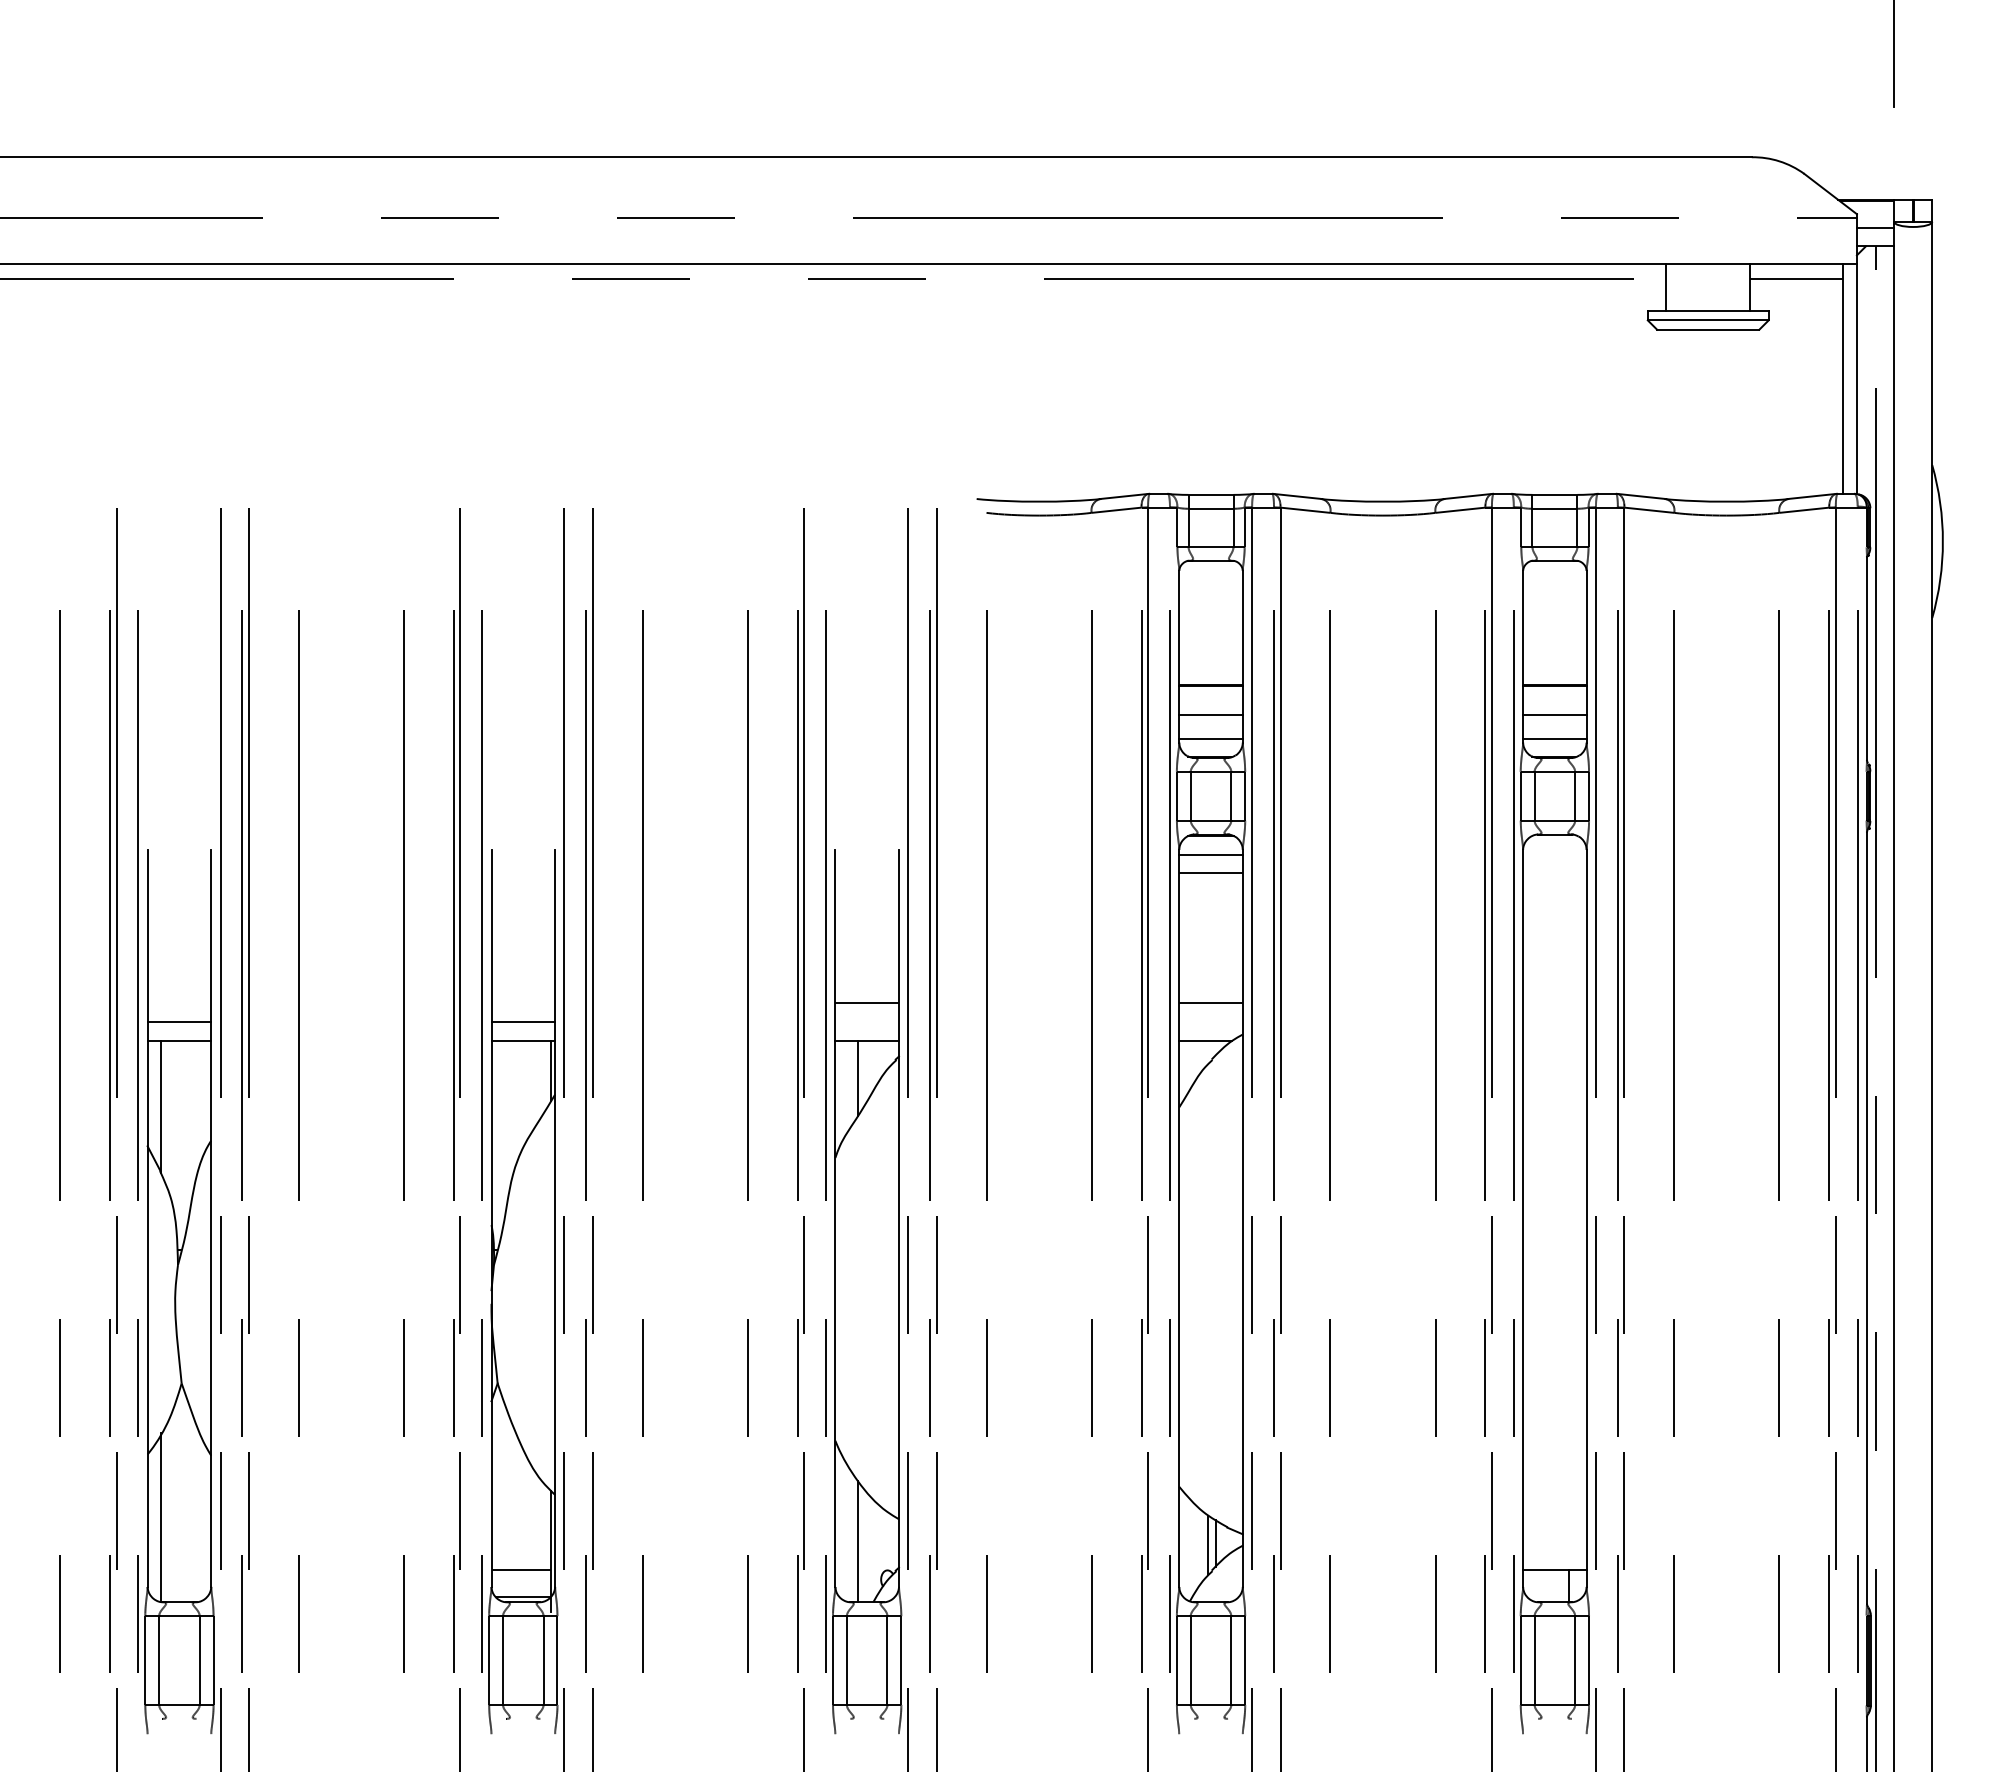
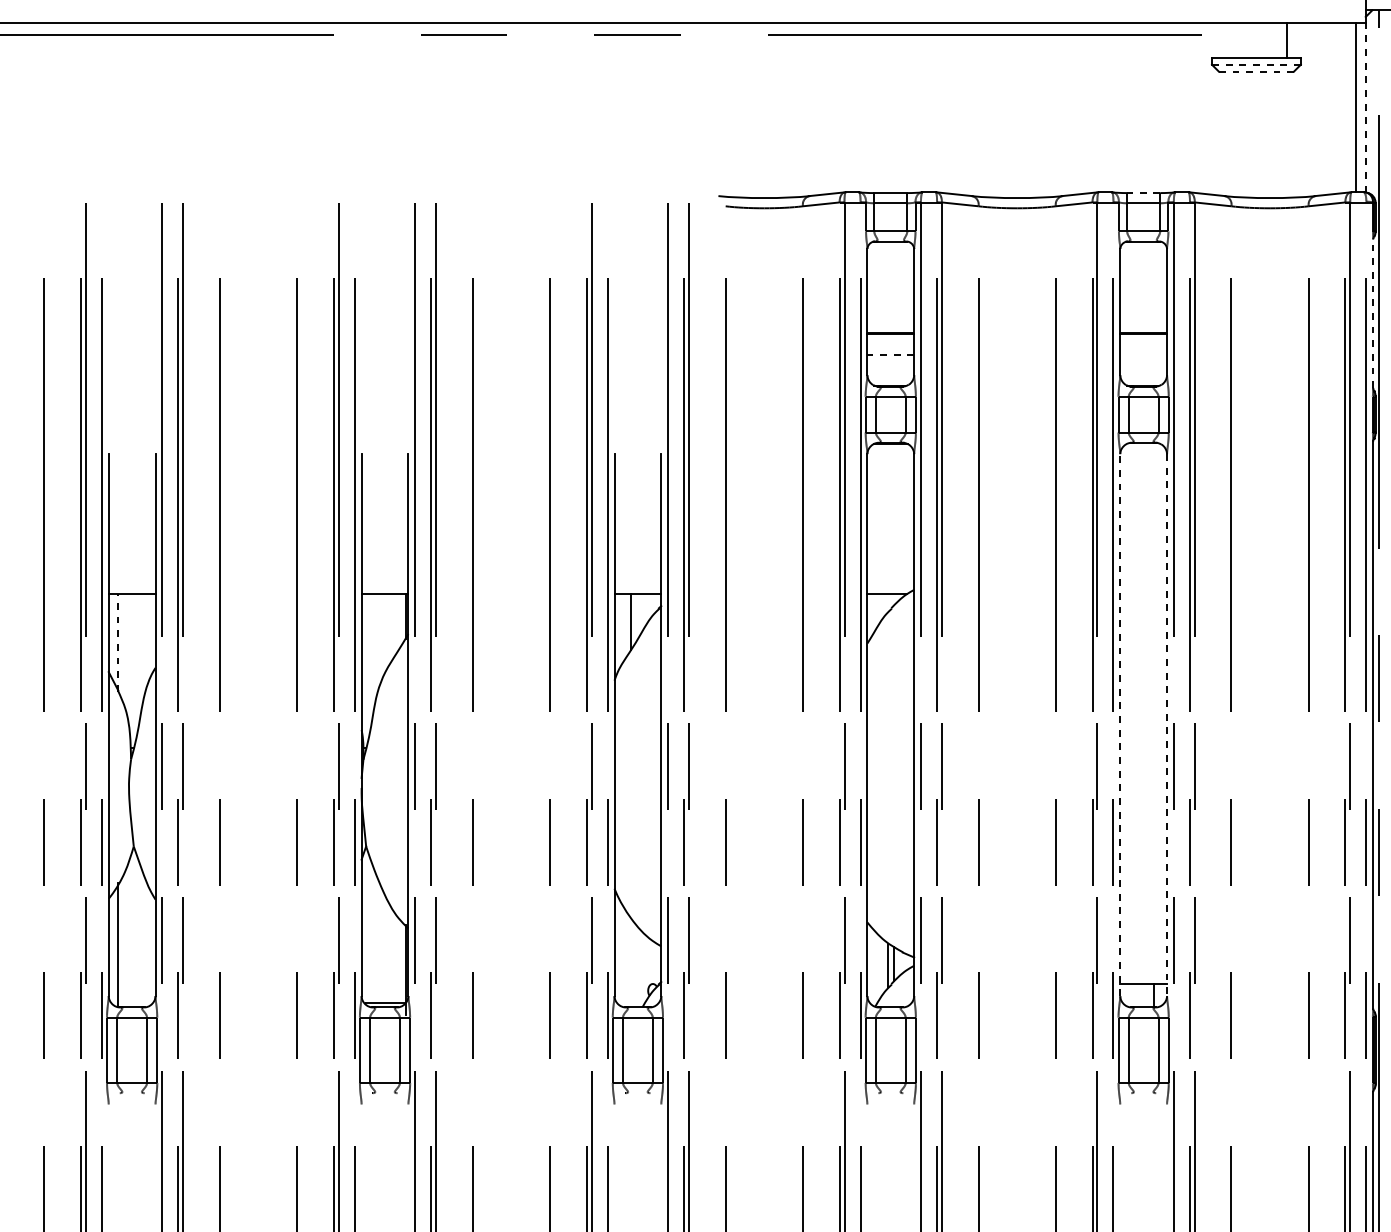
line: (1796, 279) -> (1321, 34), removed
line: (1666, 287) -> (1225, 40), removed
line: (1708, 320) -> (1256, 64), solid -> dashed
line: (1707, 329) -> (1255, 71), solid -> dashed
line: (1856, 378) -> (1365, 107), solid -> dashed
line: (1554, 494) -> (1143, 192), solid -> dashed
line: (1866, 658) -> (1372, 313), solid -> dashed
line: (1211, 714) -> (891, 354), solid -> dashed
line: (1554, 714) -> (1143, 354), removed
line: (1210, 738) -> (890, 372), removed
line: (1554, 738) -> (1143, 372), removed
line: (1210, 854) -> (890, 457), removed
line: (1210, 873) -> (890, 471), removed
line: (866, 1003) -> (637, 567), removed
line: (1210, 1003) -> (890, 567), removed
line: (179, 1022) -> (132, 581), removed
line: (523, 1022) -> (385, 581), removed
line: (160, 1106) -> (118, 642), solid -> dashed
line: (1523, 1218) -> (1120, 725), solid -> dashed
line: (1586, 1218) -> (1166, 725), solid -> dashed
line: (857, 1541) -> (630, 962), removed
line: (521, 1570) -> (383, 984), removed

